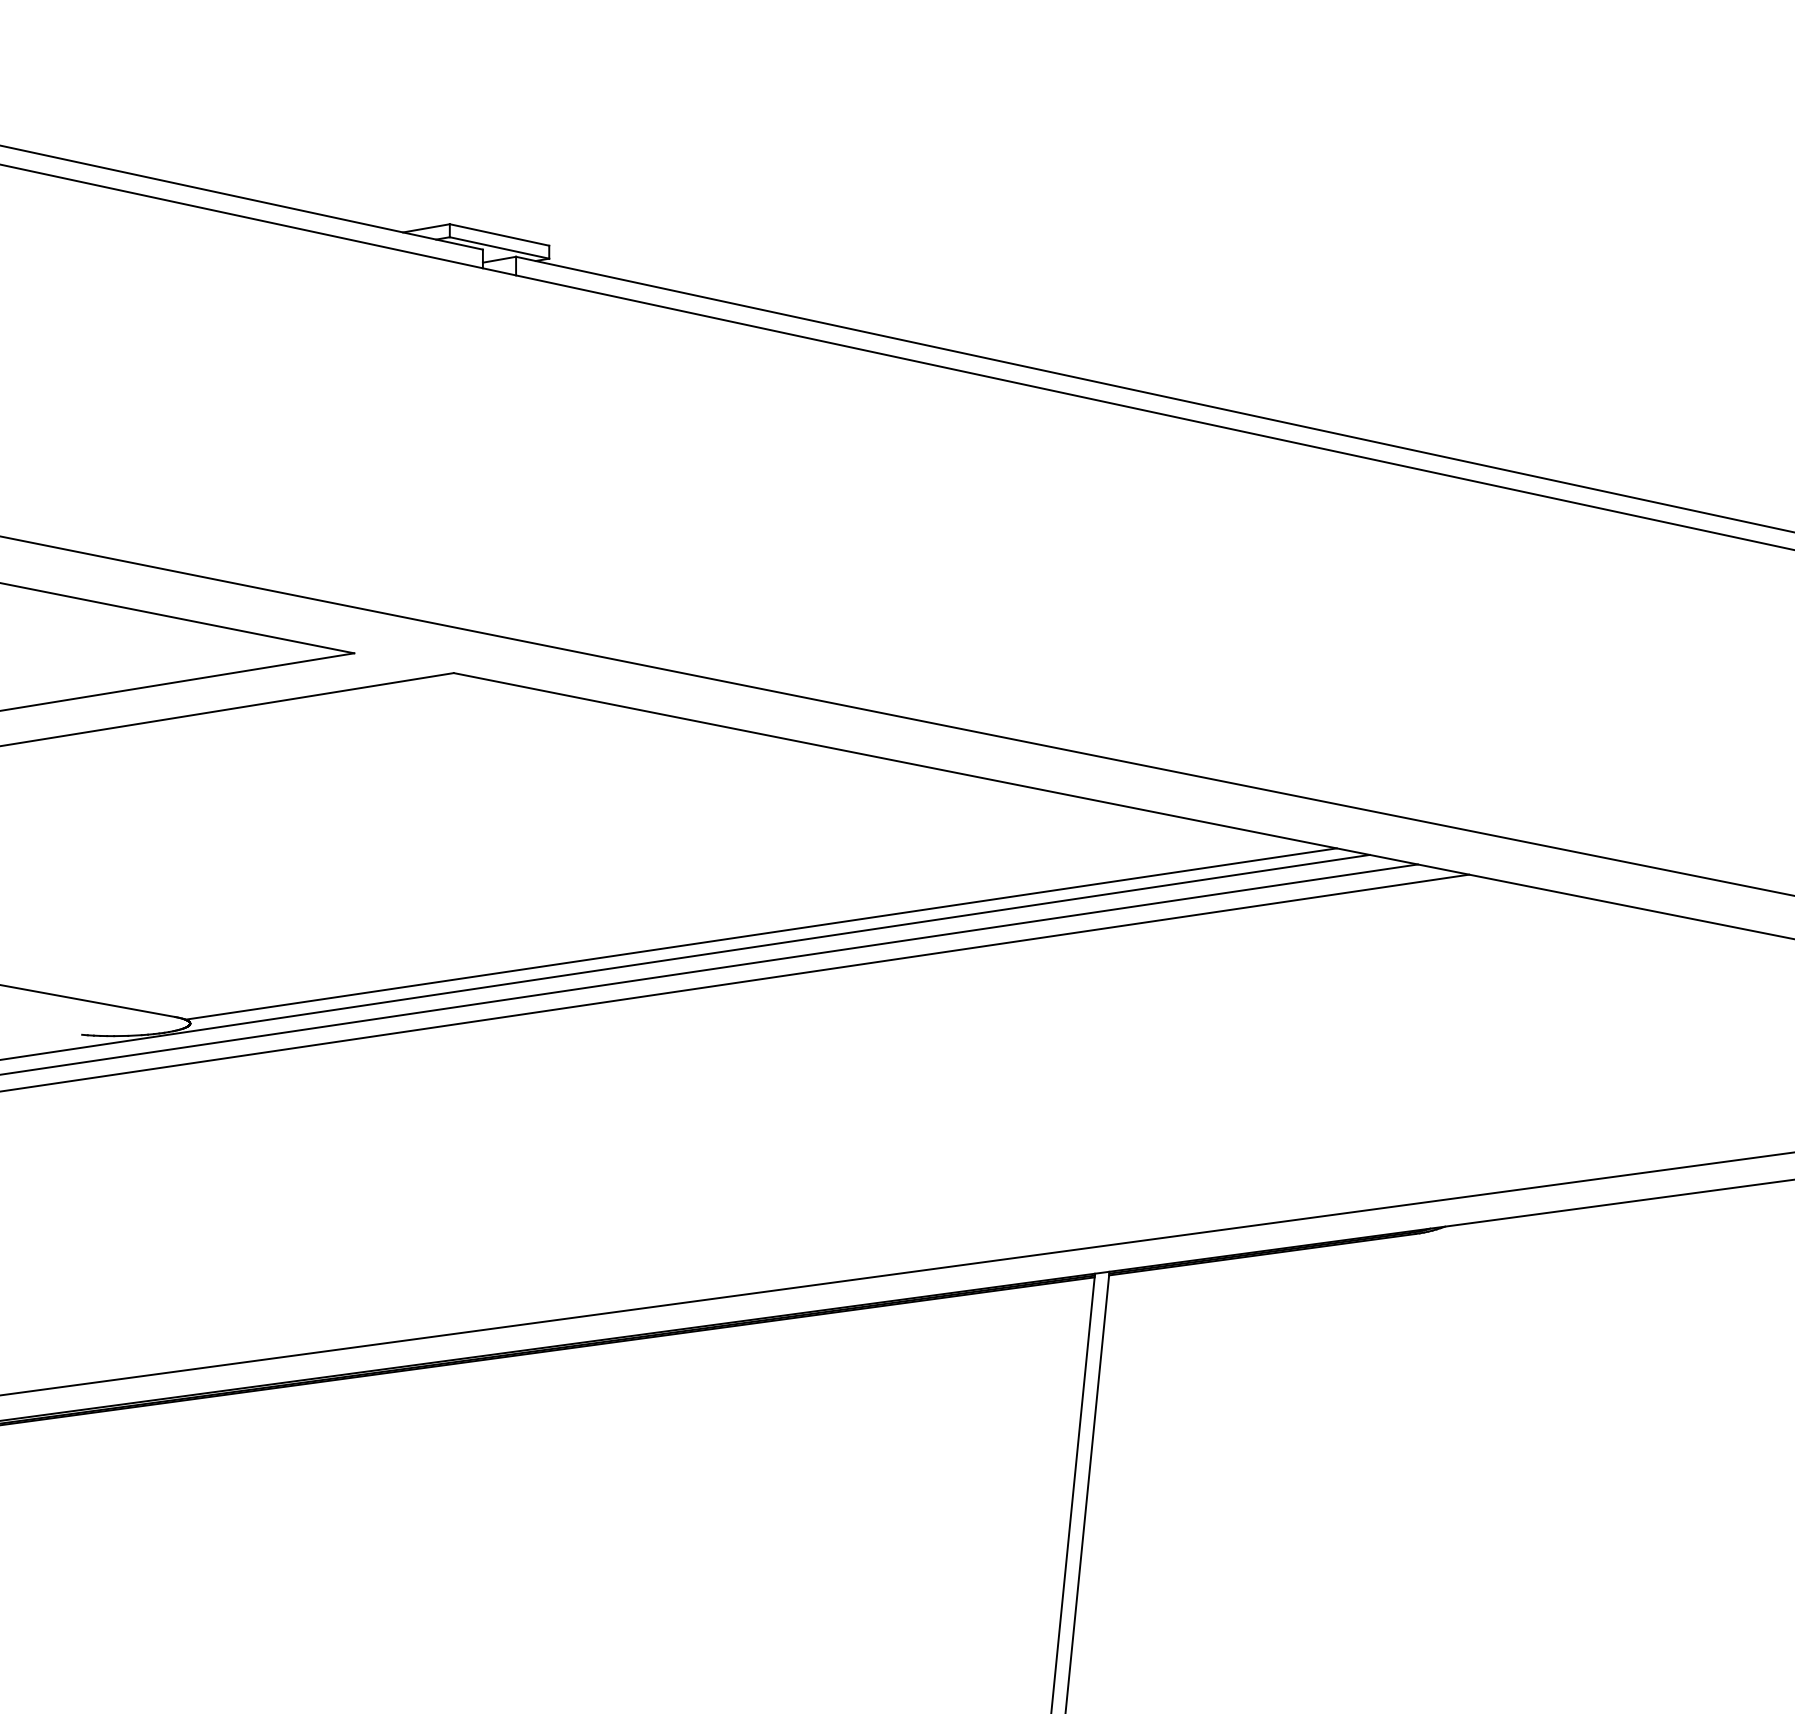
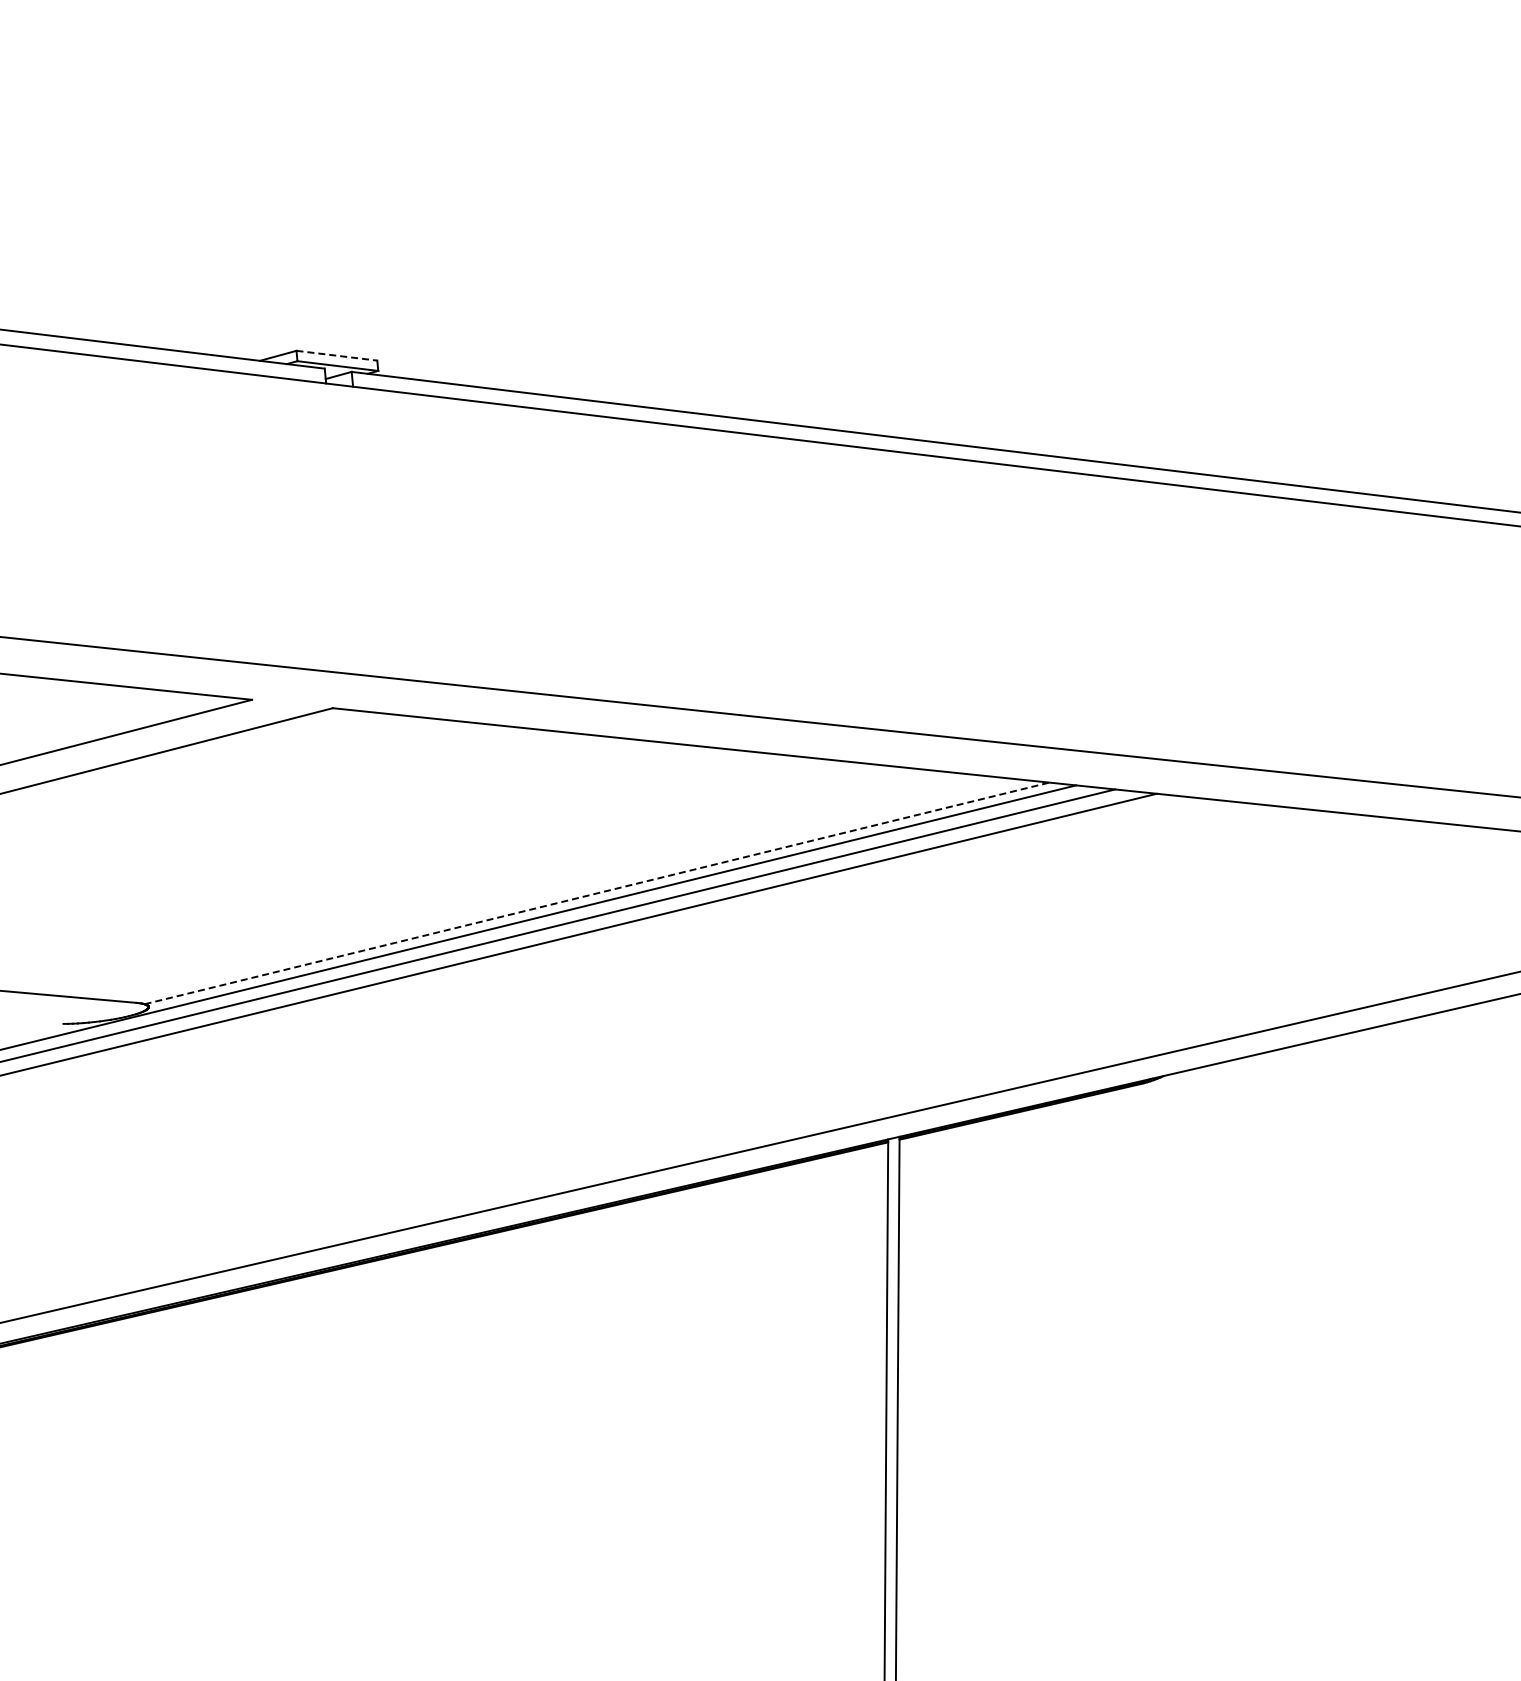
line: (499, 234) -> (336, 355), solid -> dashed
line: (761, 934) -> (597, 893), solid -> dashed

